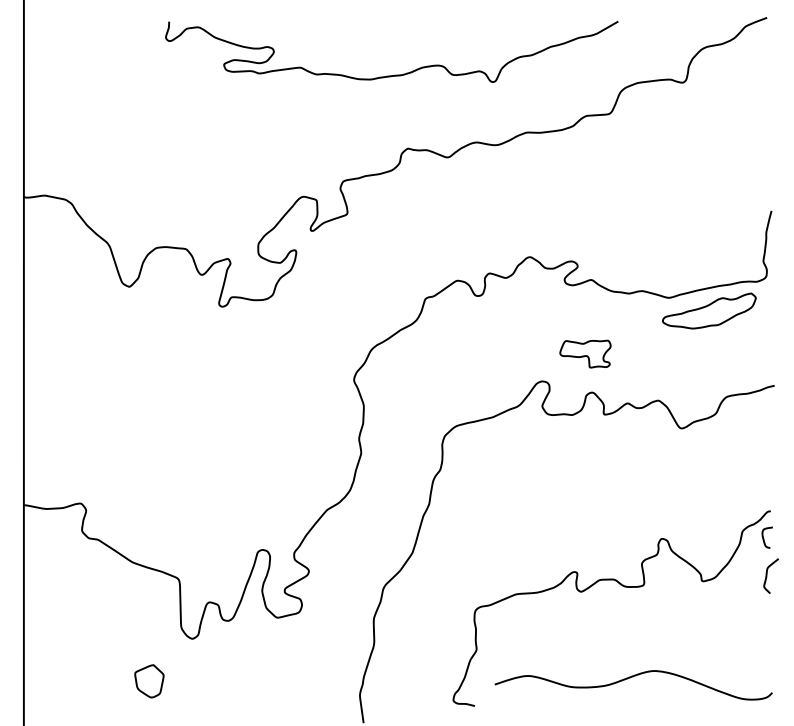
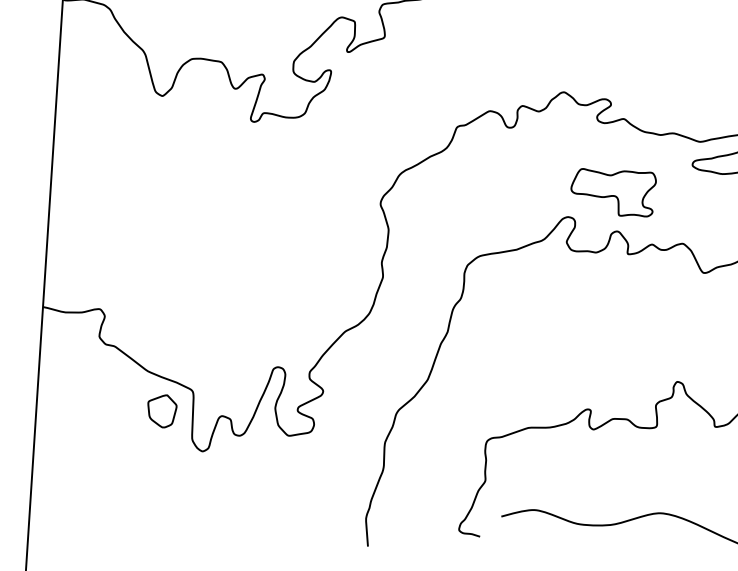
part: (585, 353) -> (613, 192), size x1.67
part: (149, 681) -> (162, 411), moved

